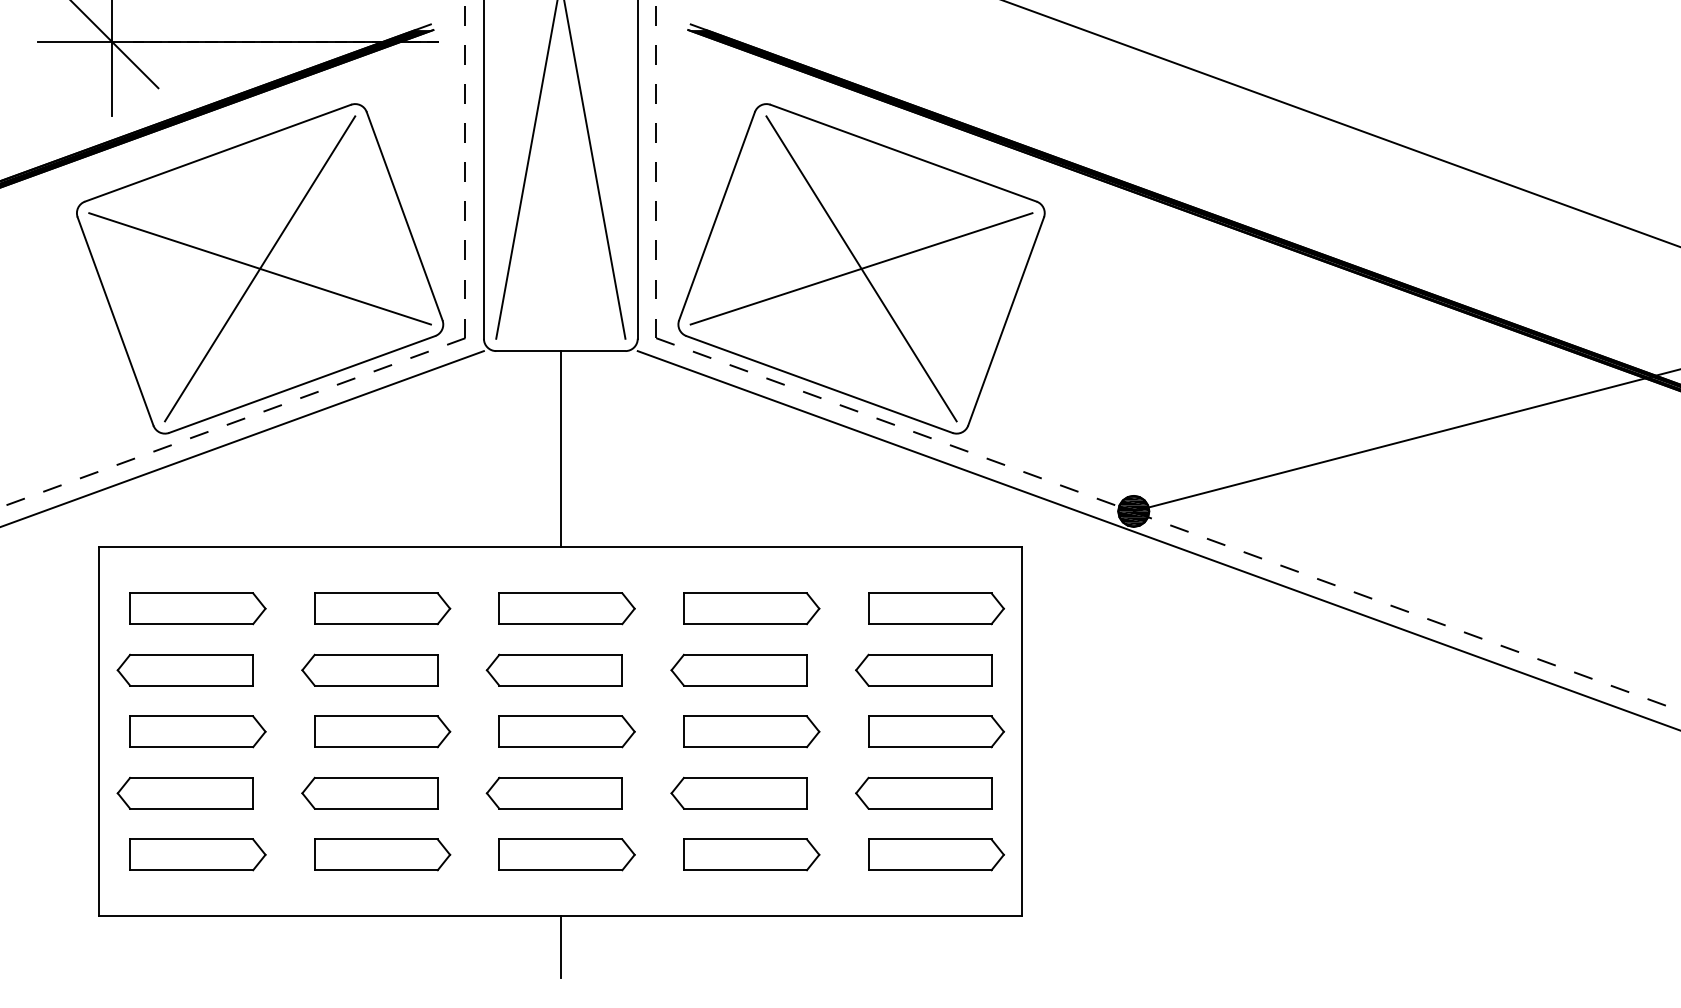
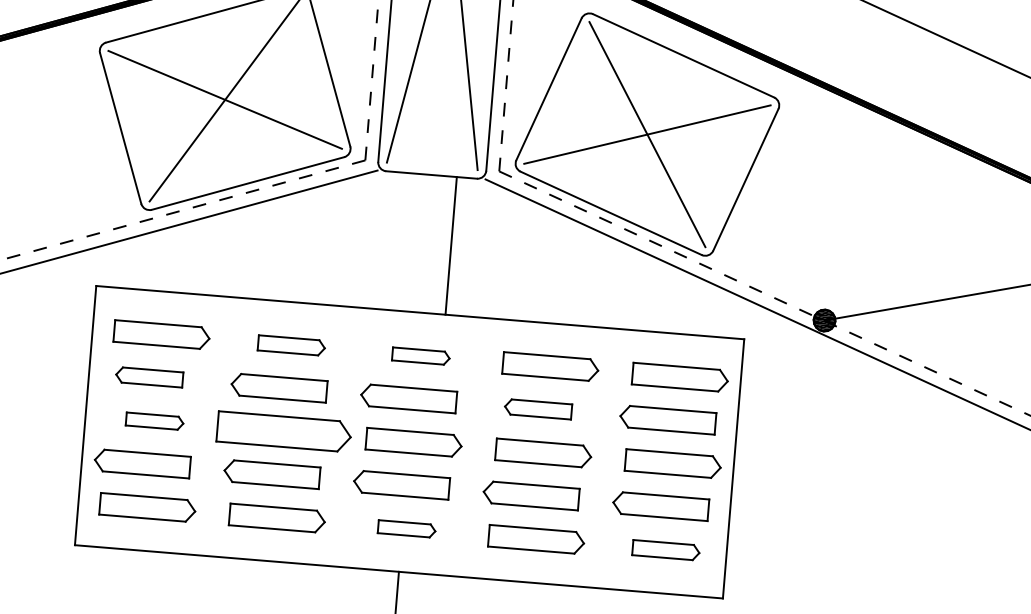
line: (560, 449) -> (450, 246), moved
part: (382, 608) -> (291, 345), size x0.7
part: (566, 608) -> (420, 356), size x0.6
part: (184, 669) -> (148, 376), size x0.7
part: (738, 669) -> (537, 408), size x0.7
part: (197, 731) -> (154, 421), size x0.6
part: (382, 731) -> (284, 431), size x1.4
part: (566, 854) -> (406, 528), size x0.6
part: (936, 854) -> (666, 550), size x0.7

